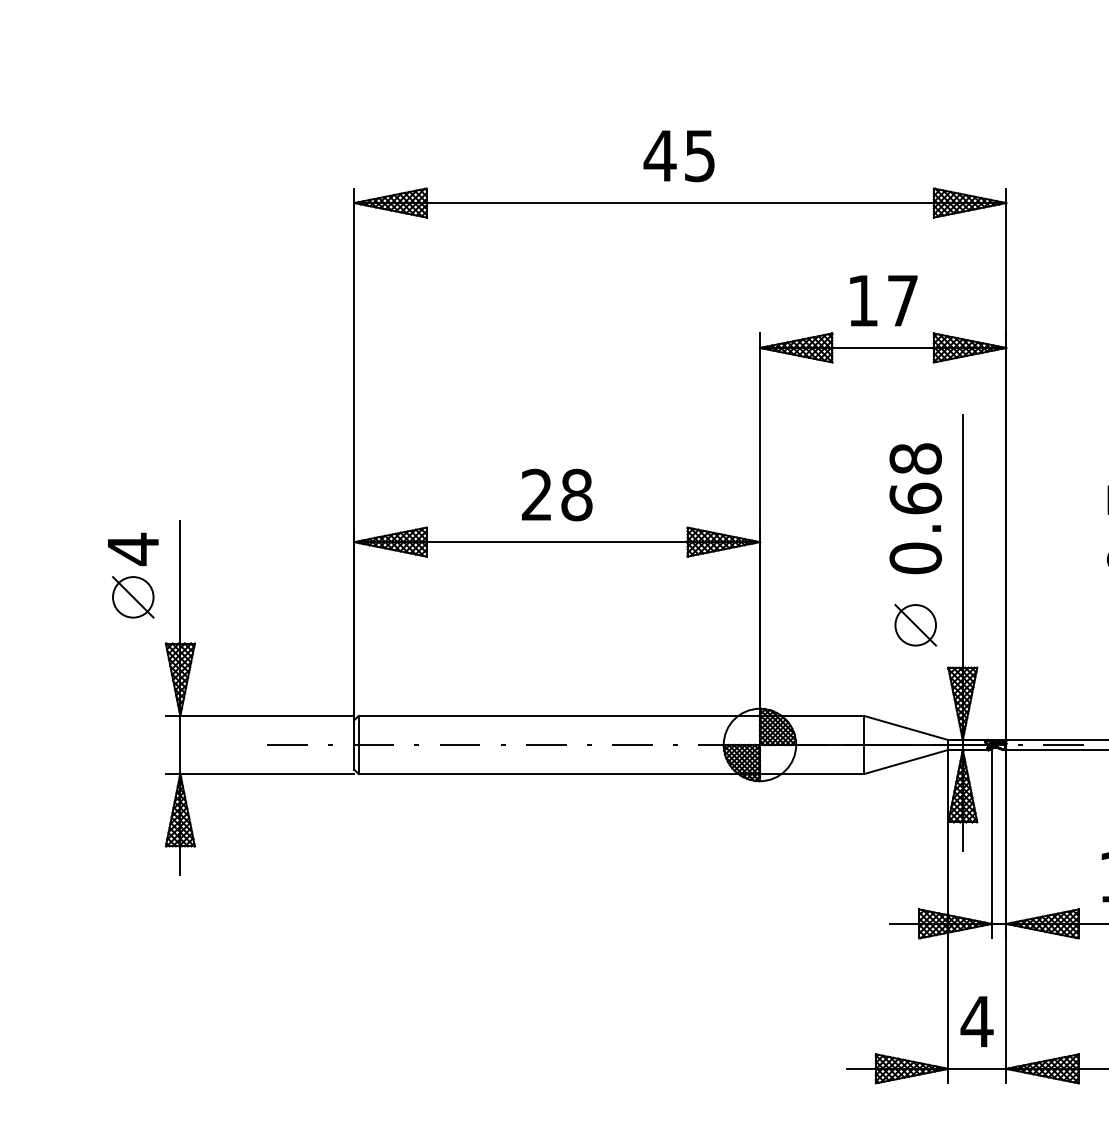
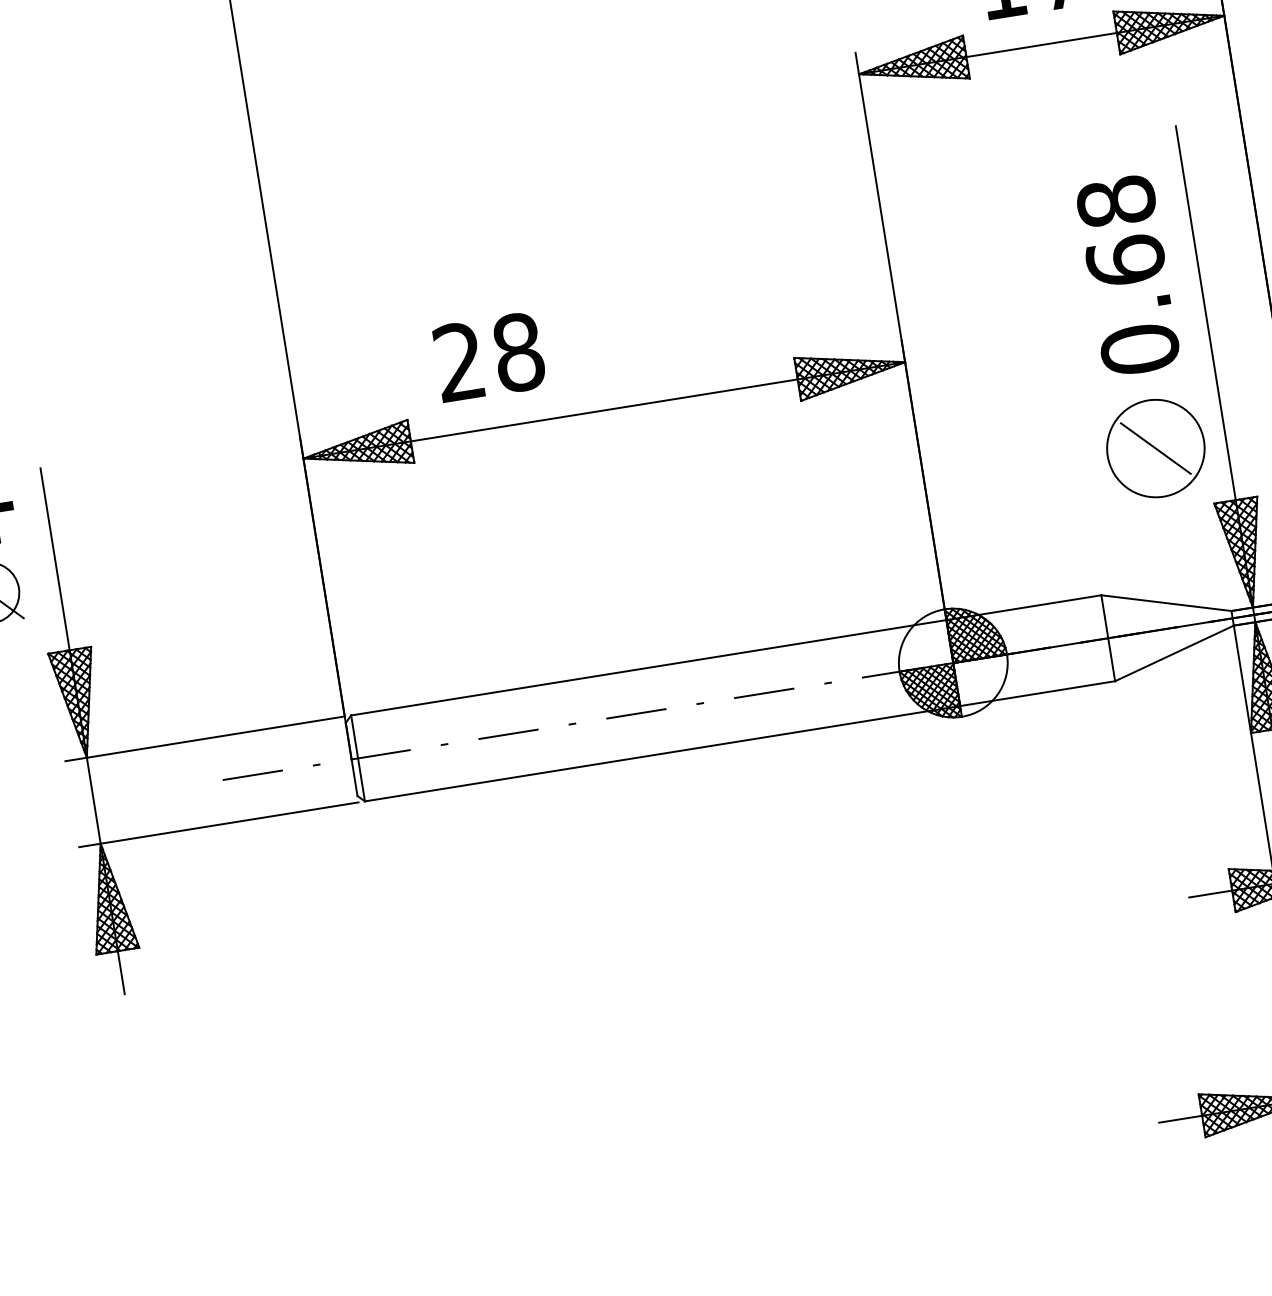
text: (557, 494) -> (489, 356), moved
circle: (915, 625) -> (1155, 448), size x1.6

